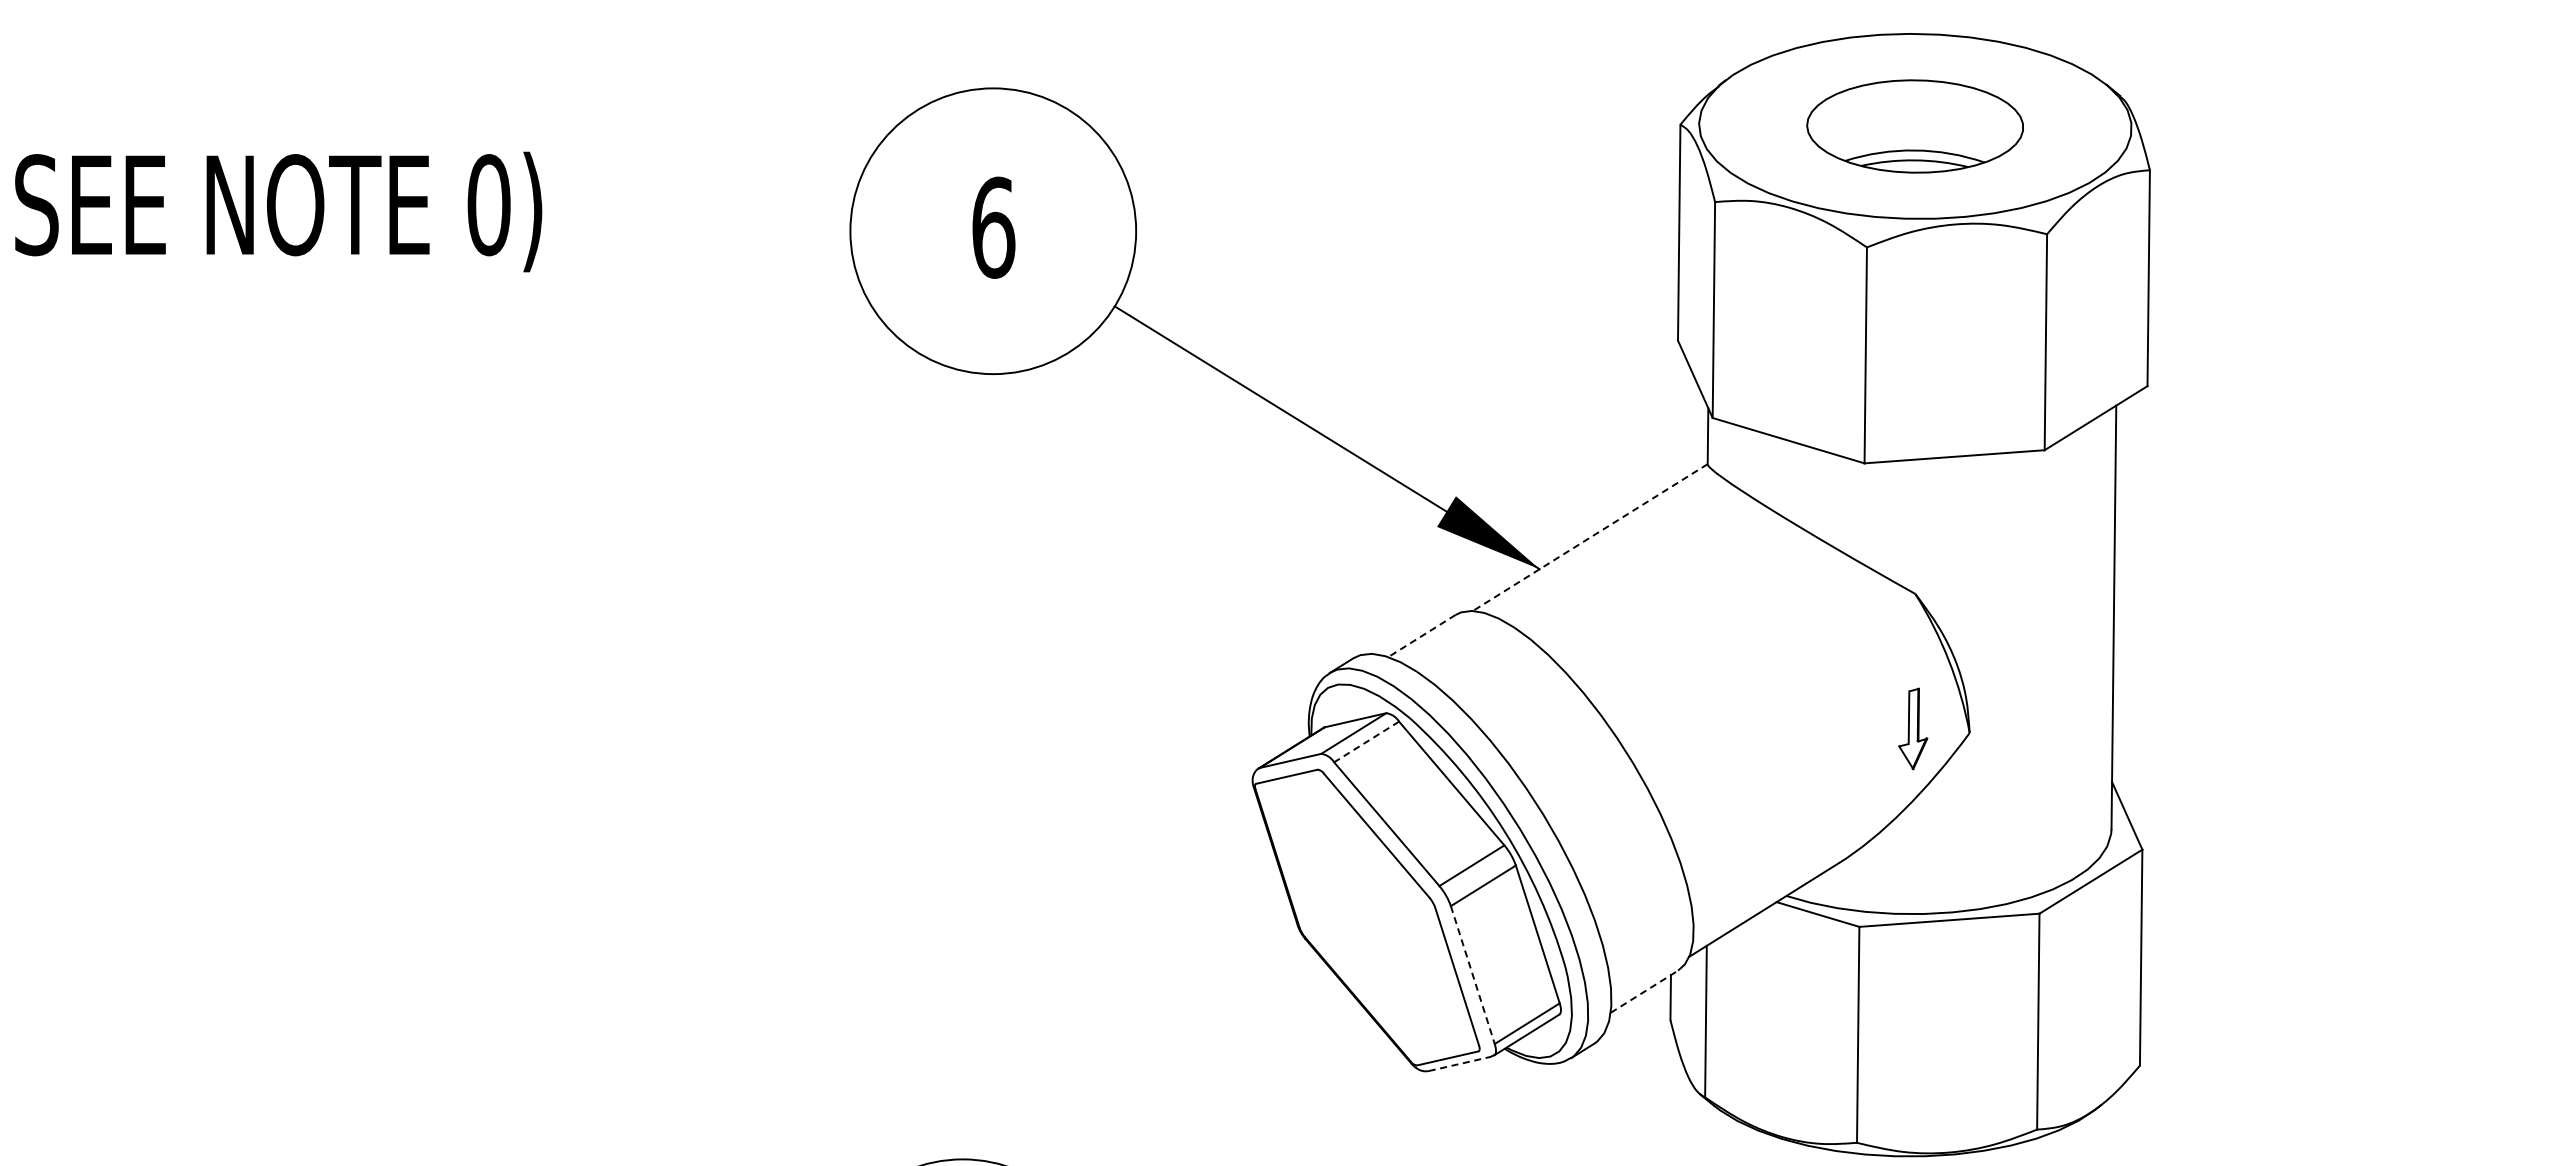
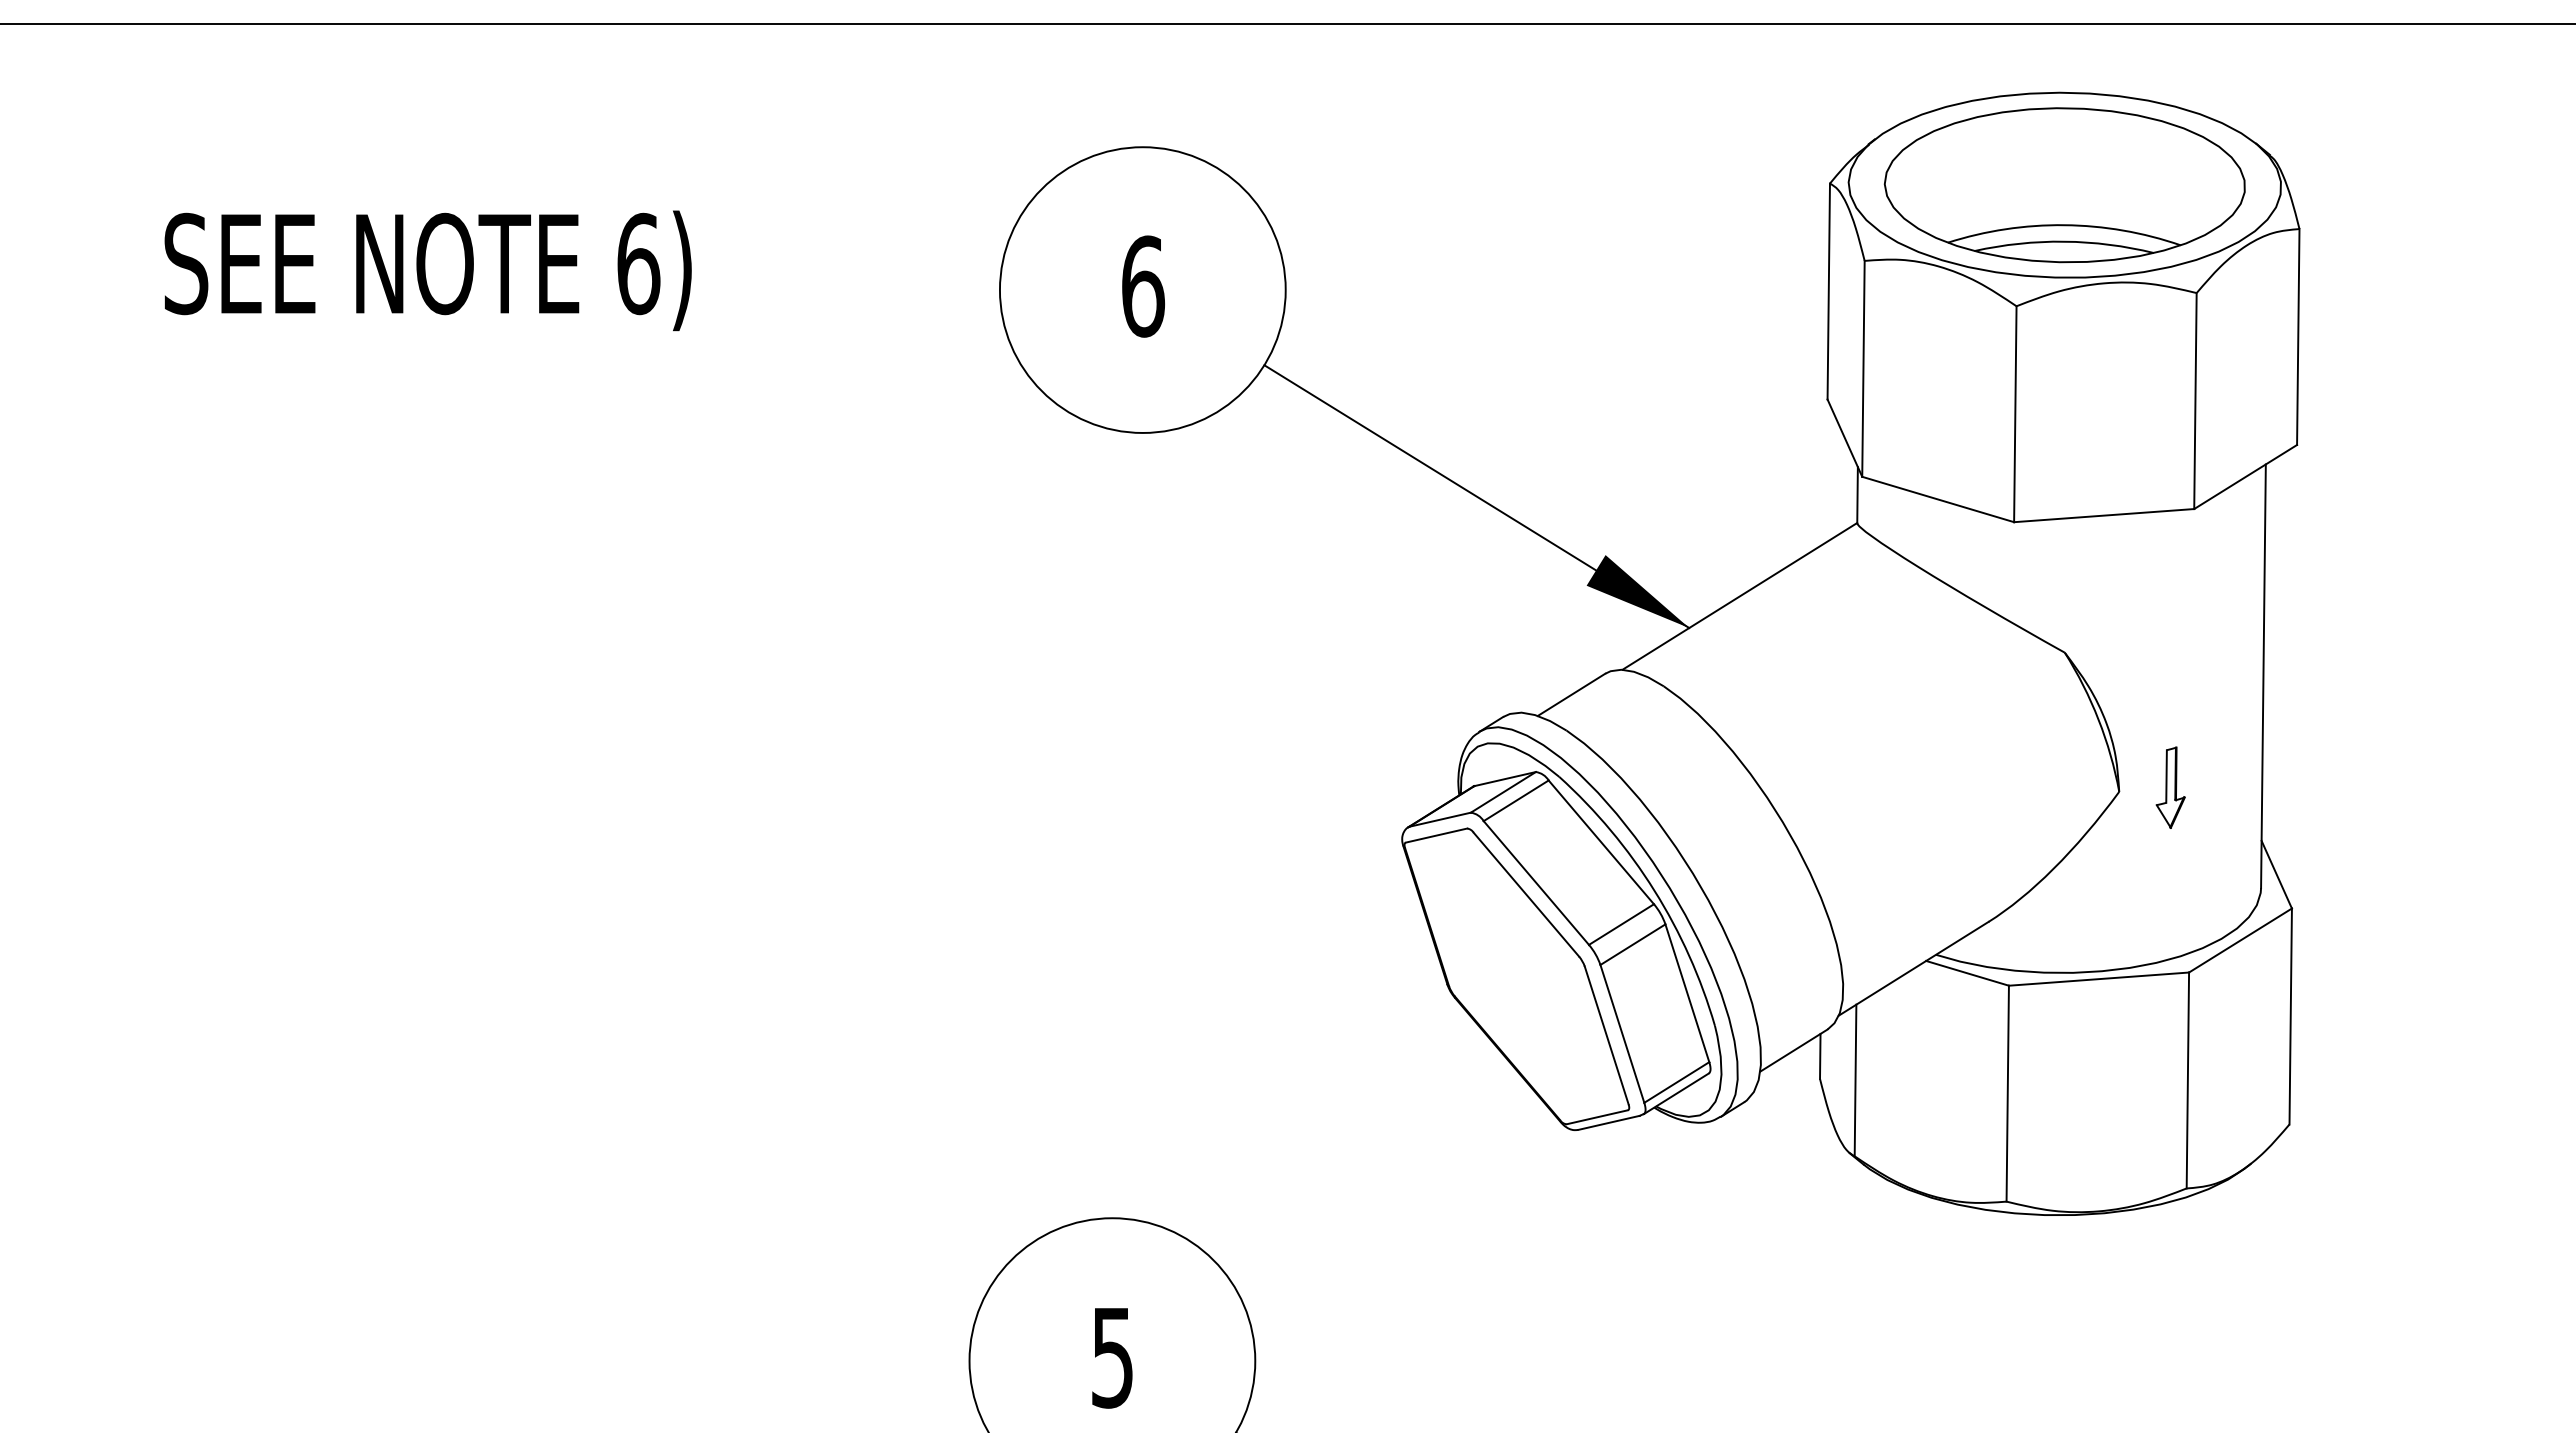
part: (1914, 126) -> (2064, 185), size x1.67
text: (488, 204) -> (638, 263), 0) -> 6)
line: (1589, 537) -> (1739, 596), dashed -> solid
line: (1421, 635) -> (1571, 694), dashed -> solid
part: (1912, 728) -> (2170, 787), moved
line: (1365, 742) -> (1515, 801), dashed -> solid
line: (1472, 975) -> (1622, 1034), dashed -> solid
line: (1644, 991) -> (1794, 1050), dashed -> solid
line: (1459, 1063) -> (1609, 1122), dashed -> solid

